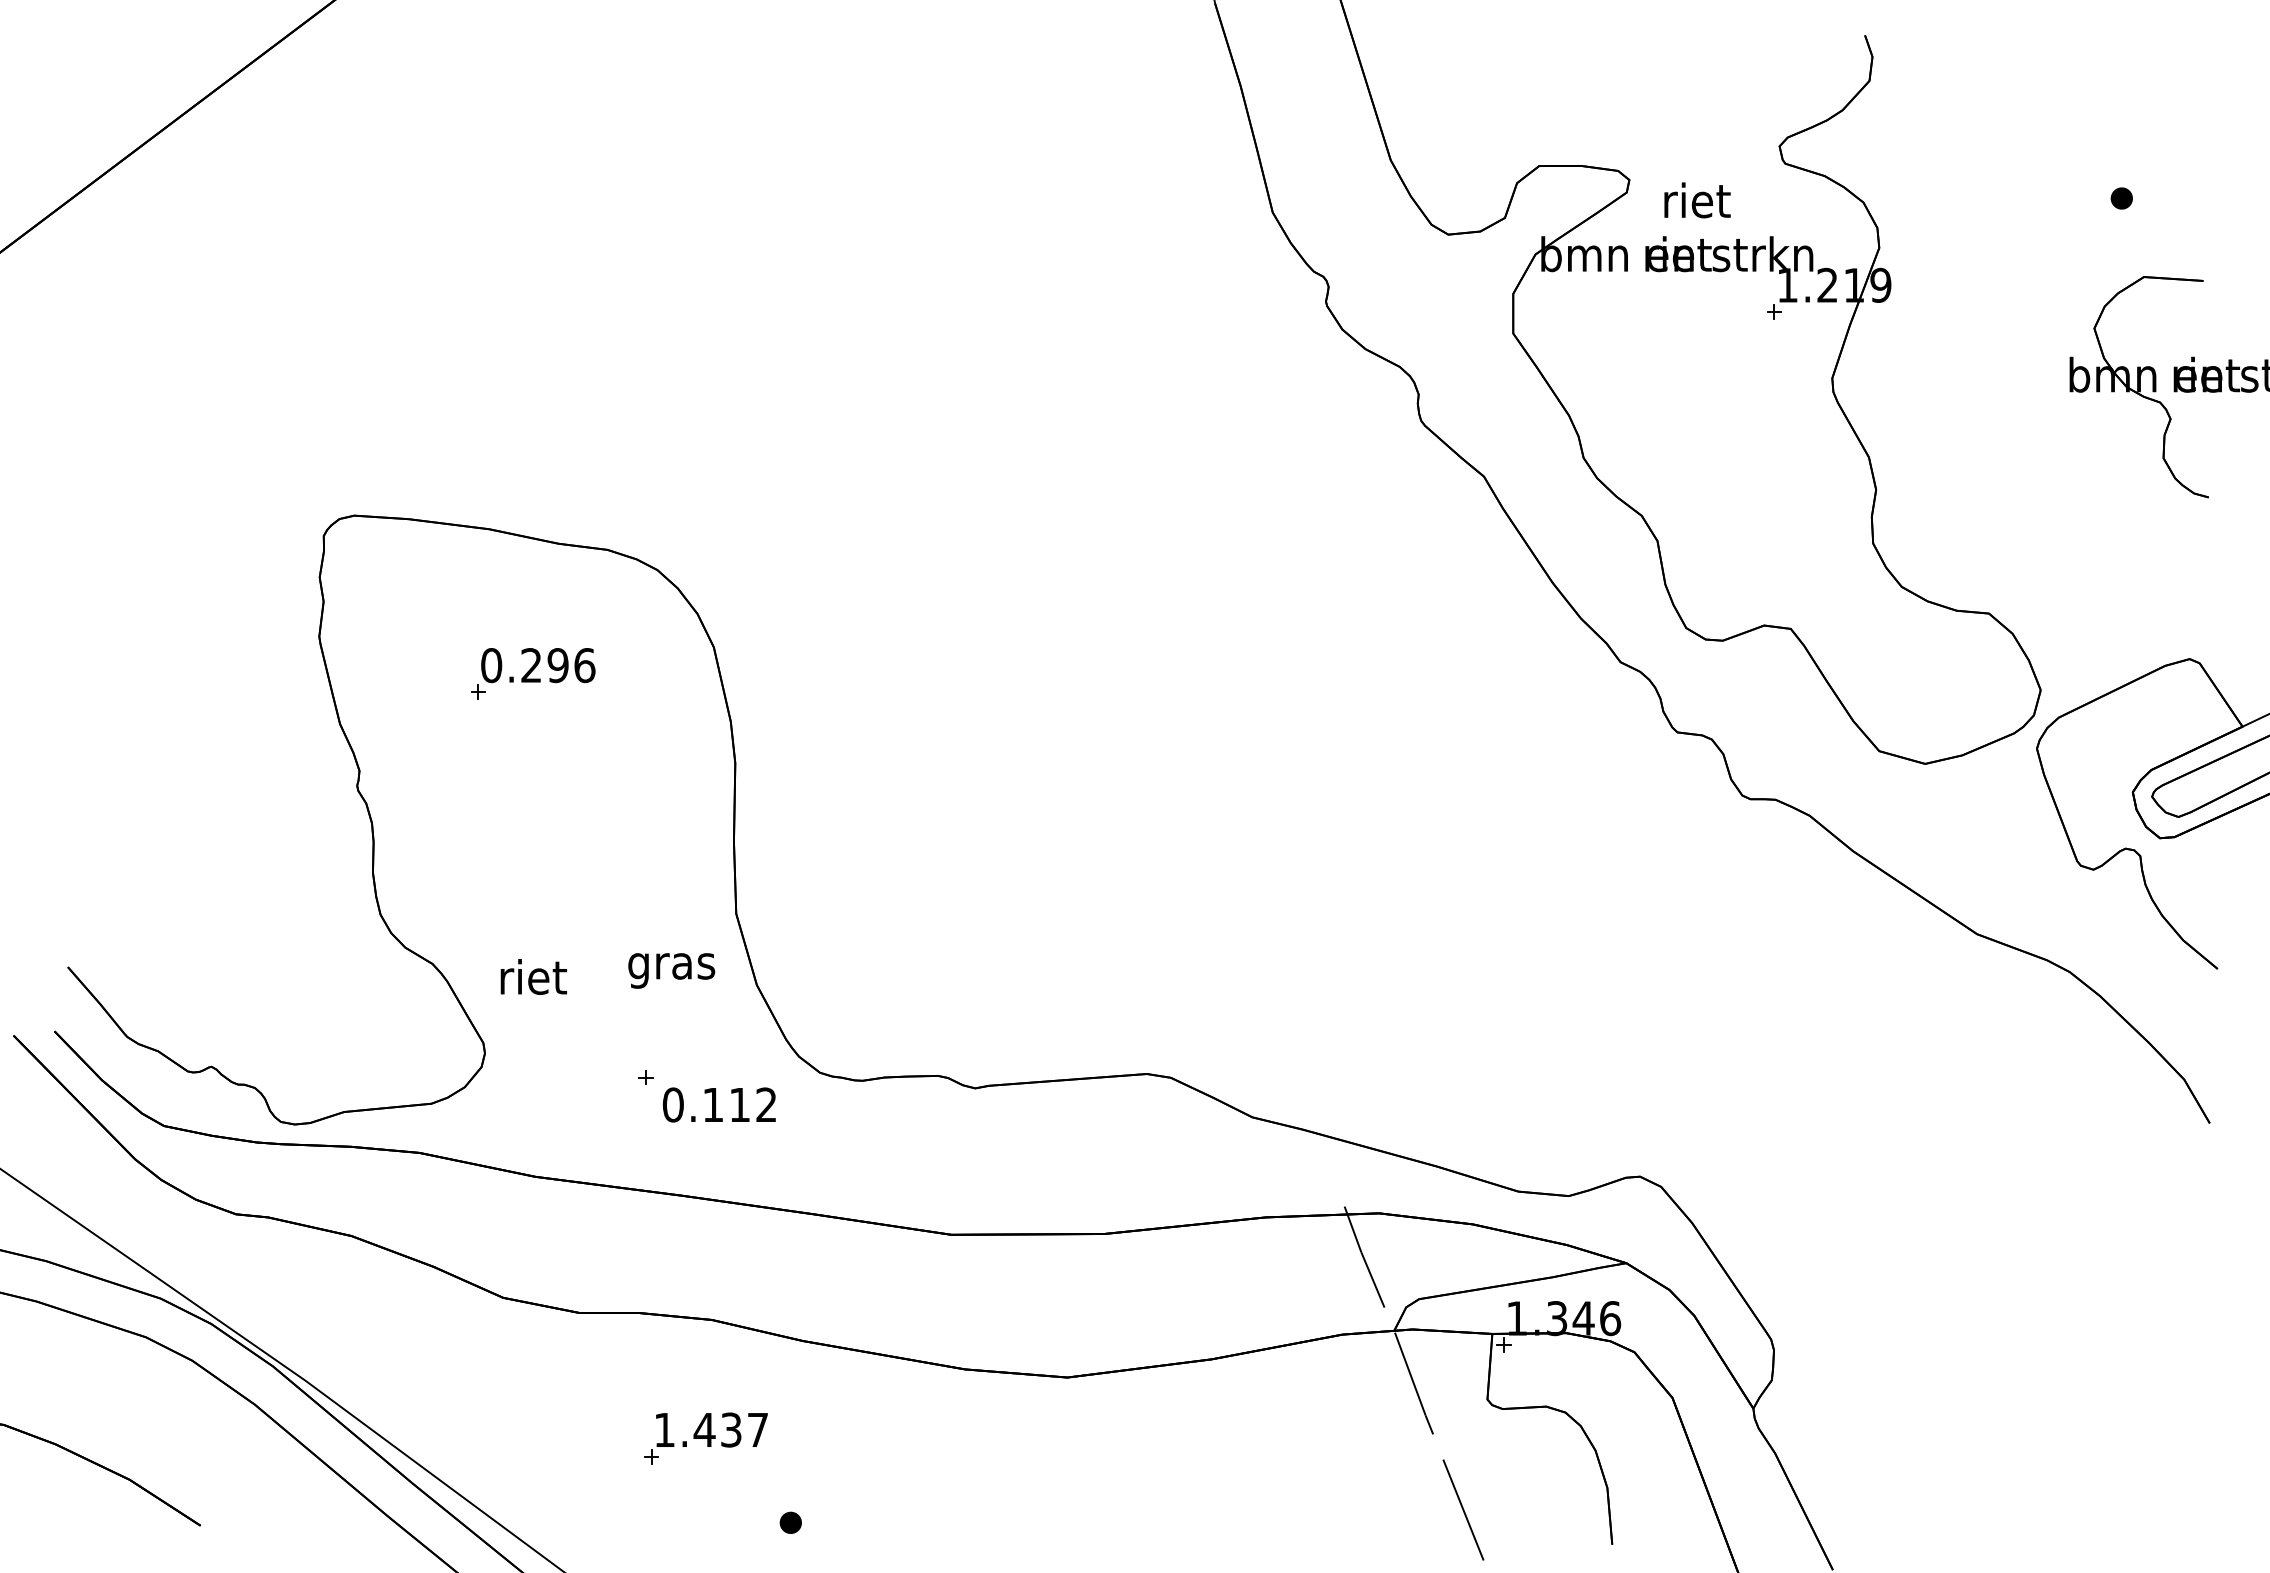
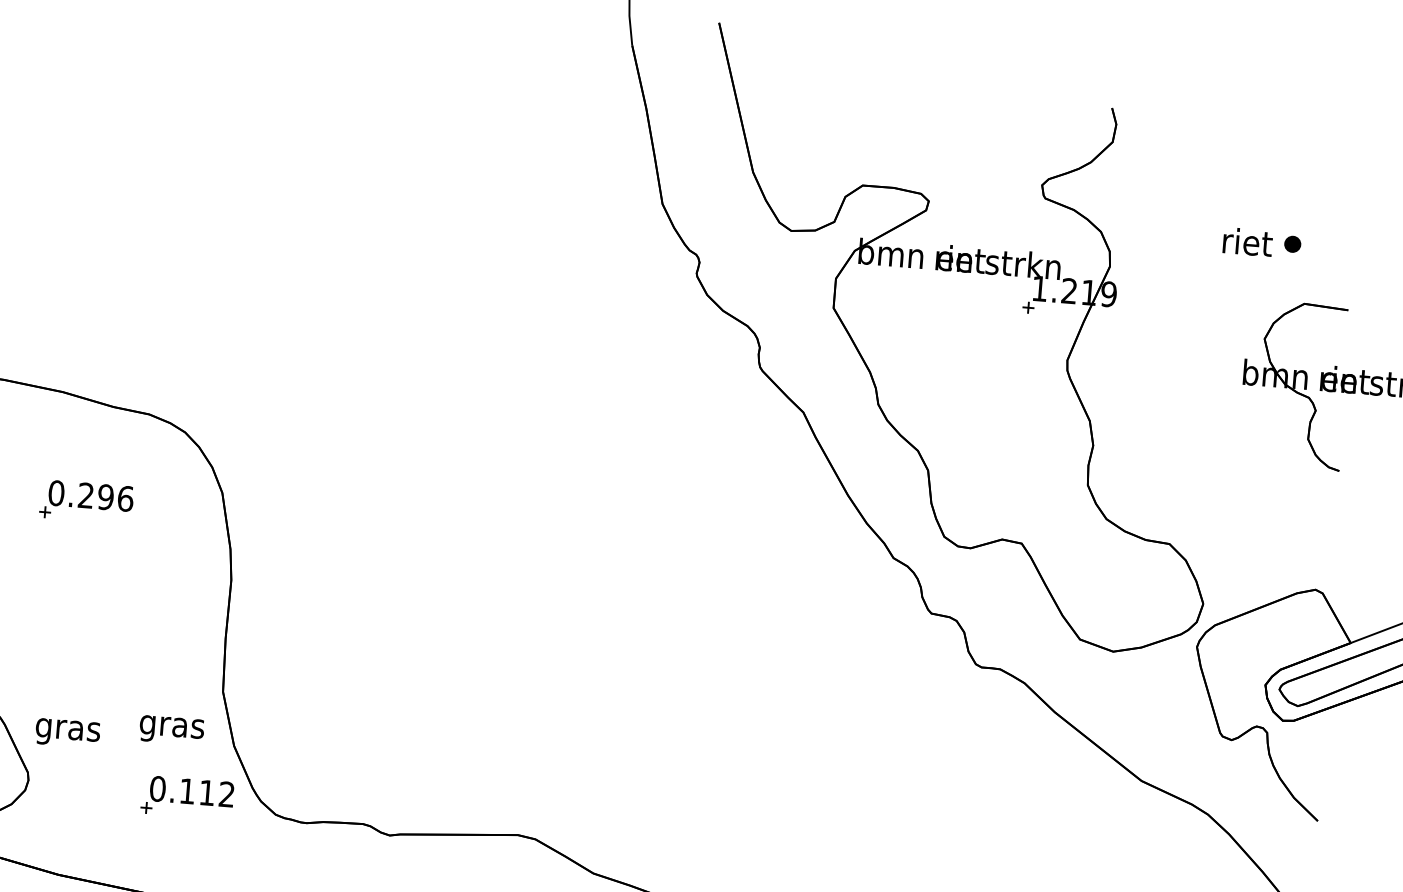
text: (1697, 200) -> (1247, 242), moved
text: (532, 981) -> (68, 729), riet -> gras
text: (719, 1104) -> (192, 791), moved

